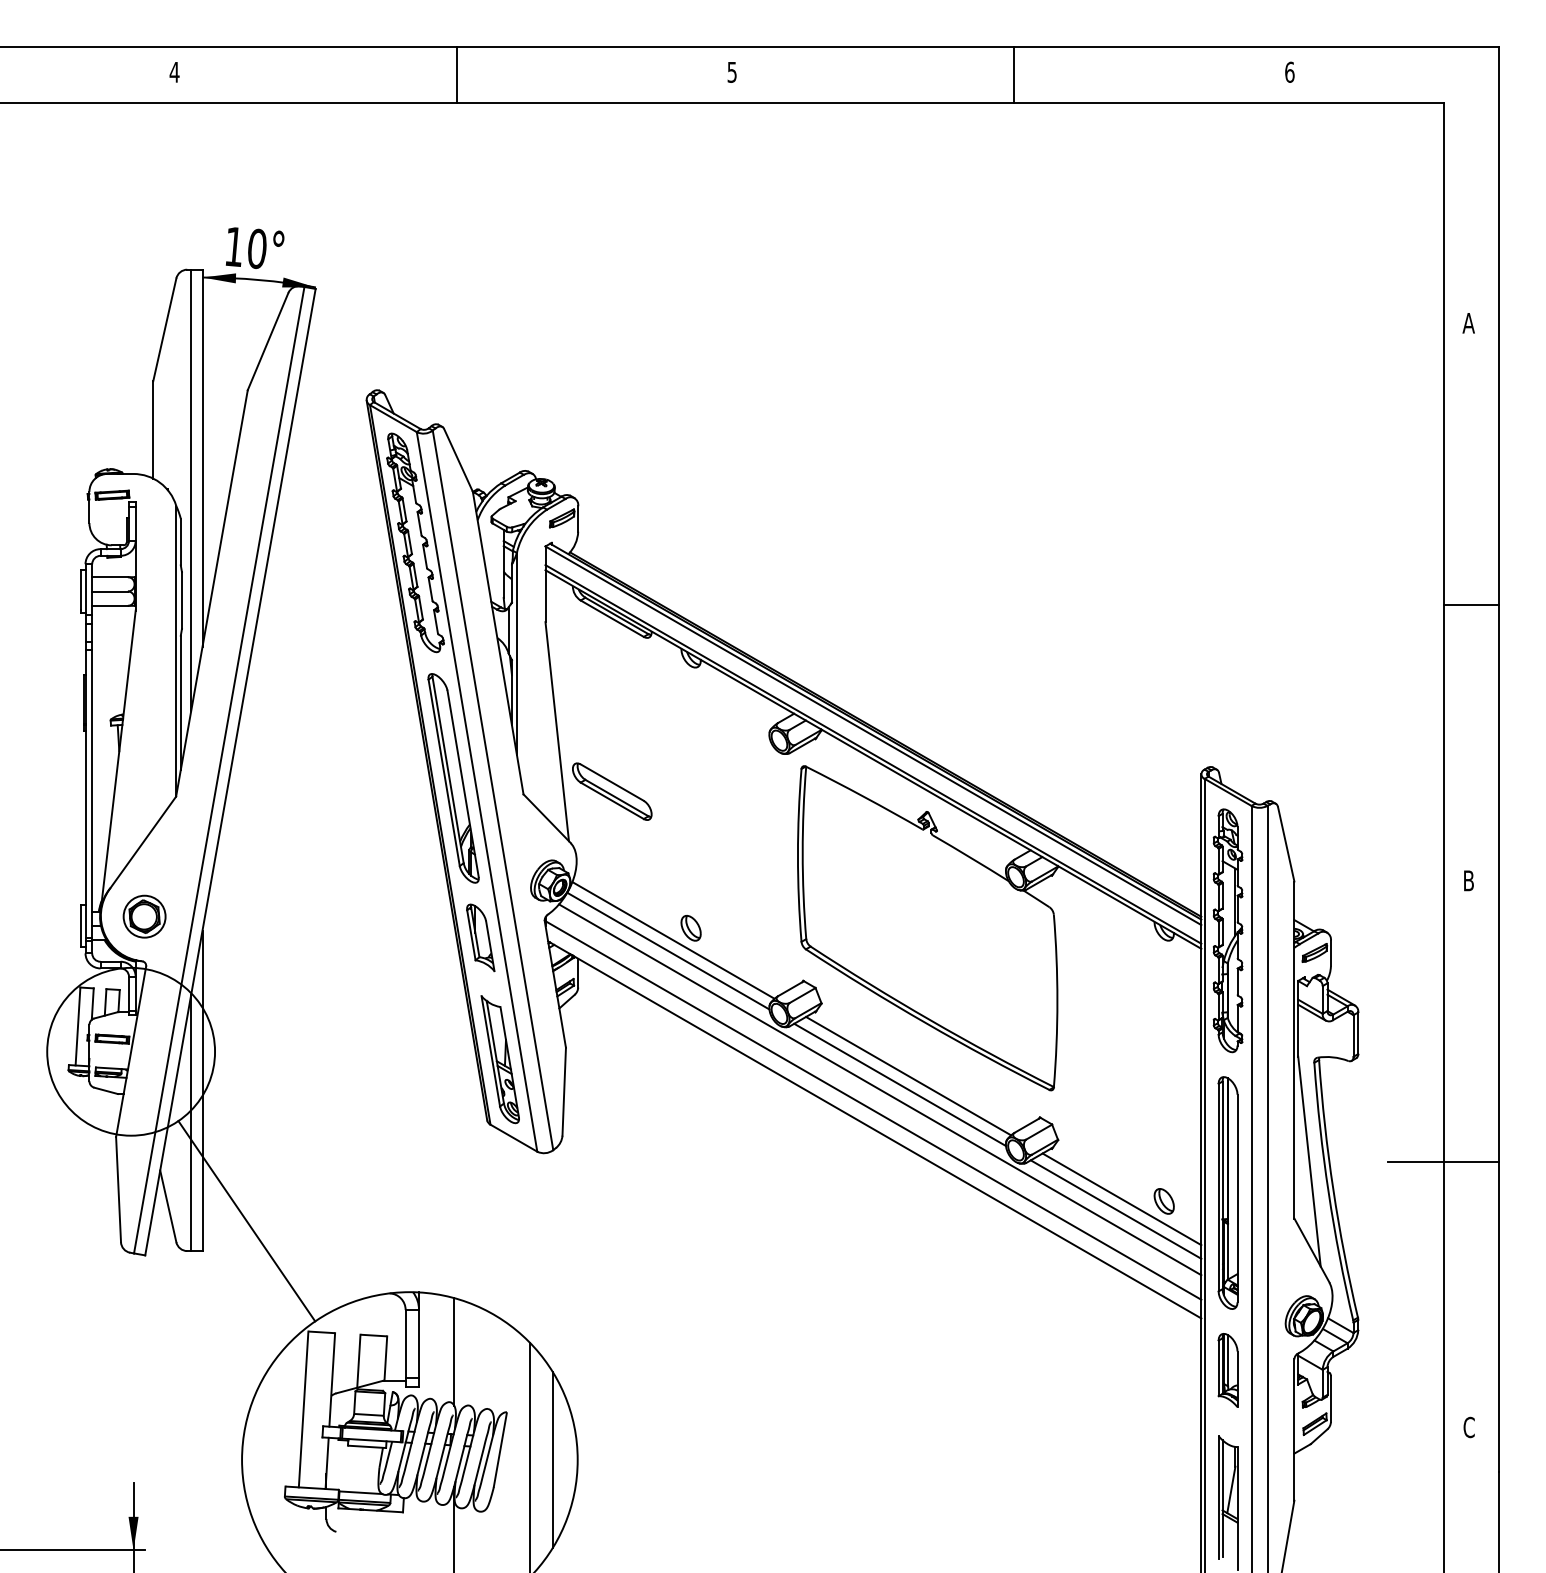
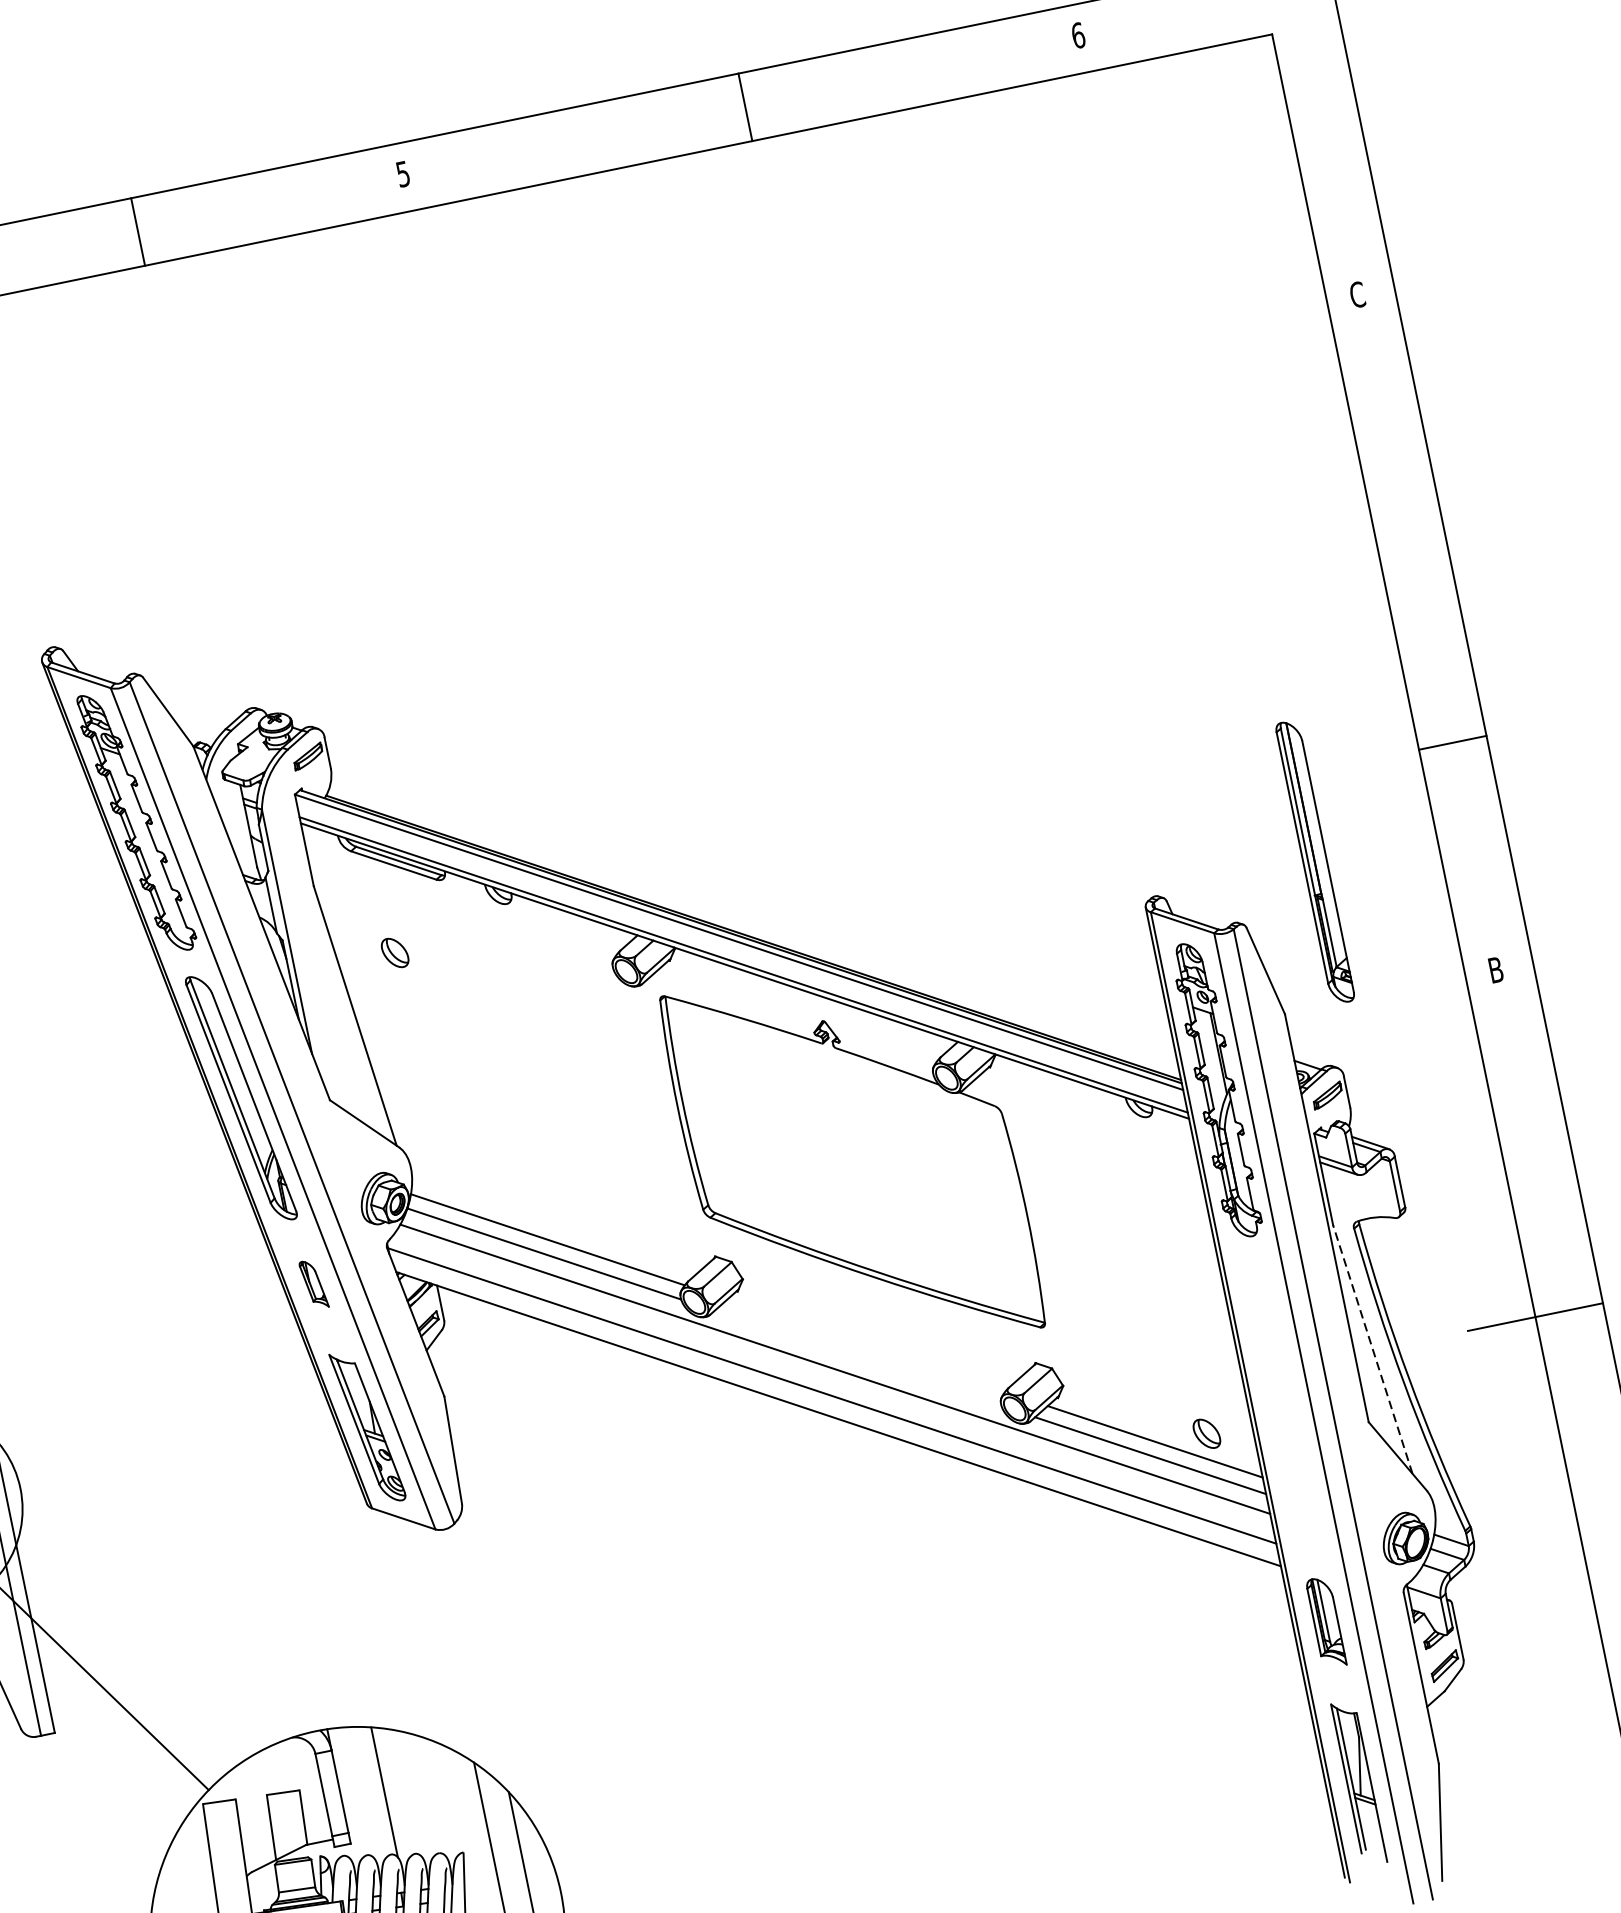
line: (456, 74) -> (137, 231), moved
text: (1468, 322) -> (1356, 294), A -> C
line: (1471, 604) -> (1452, 742), moved
part: (612, 791) -> (437, 1074), removed
part: (690, 928) -> (394, 953), moved
part: (480, 937) -> (313, 1284), size x0.6
line: (908, 1075) -> (865, 1344), removed
line: (899, 1084) -> (857, 1358), removed
line: (1309, 1161) -> (1372, 1349), solid -> dashed
part: (1227, 1192) -> (1314, 861), moved

